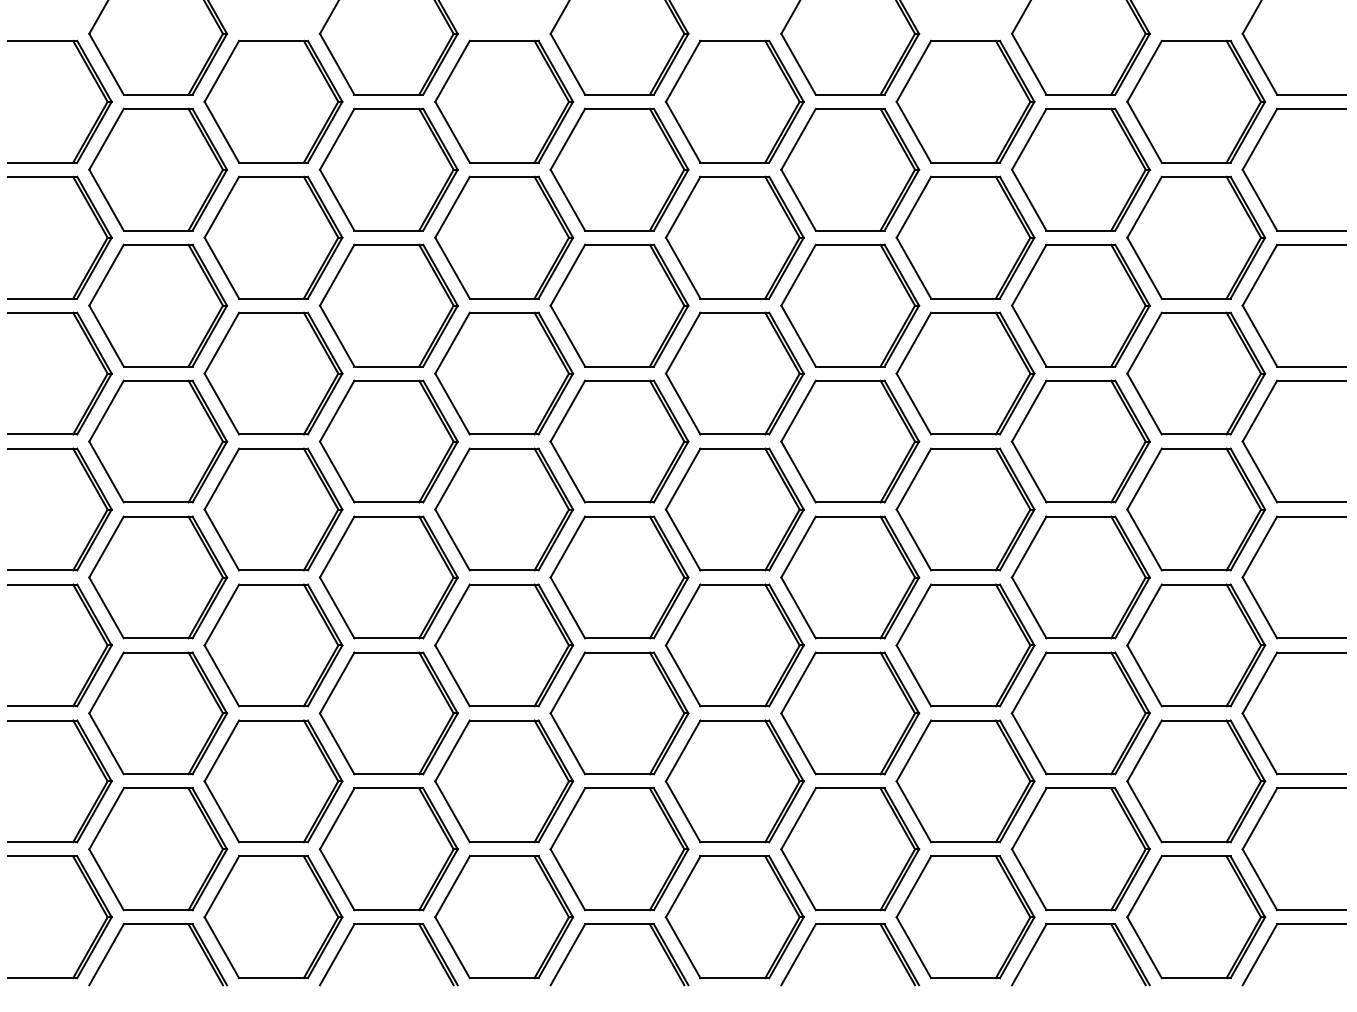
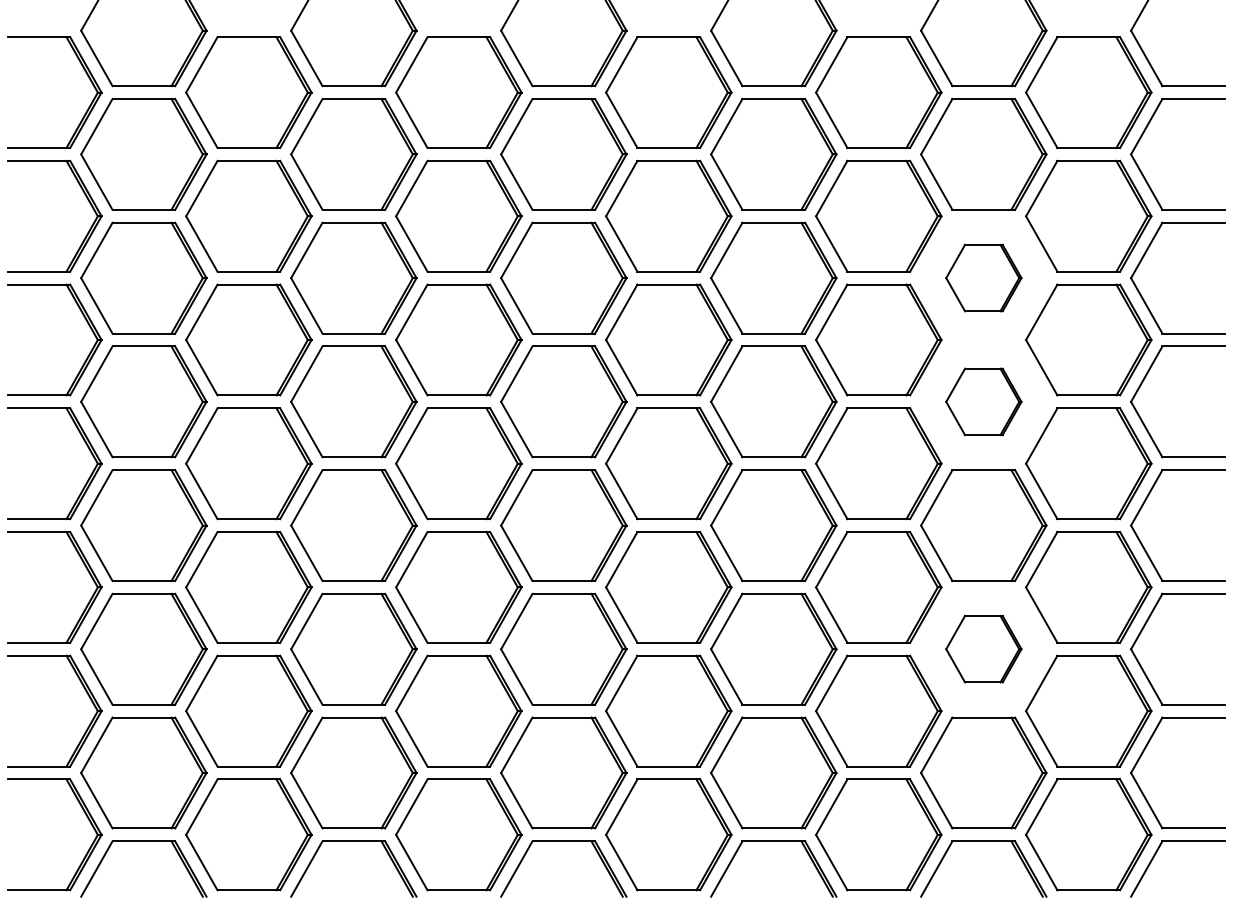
part: (1080, 304) -> (983, 277), size x0.6
part: (1080, 441) -> (983, 401), size x0.6
part: (1080, 712) -> (983, 648), size x0.6

